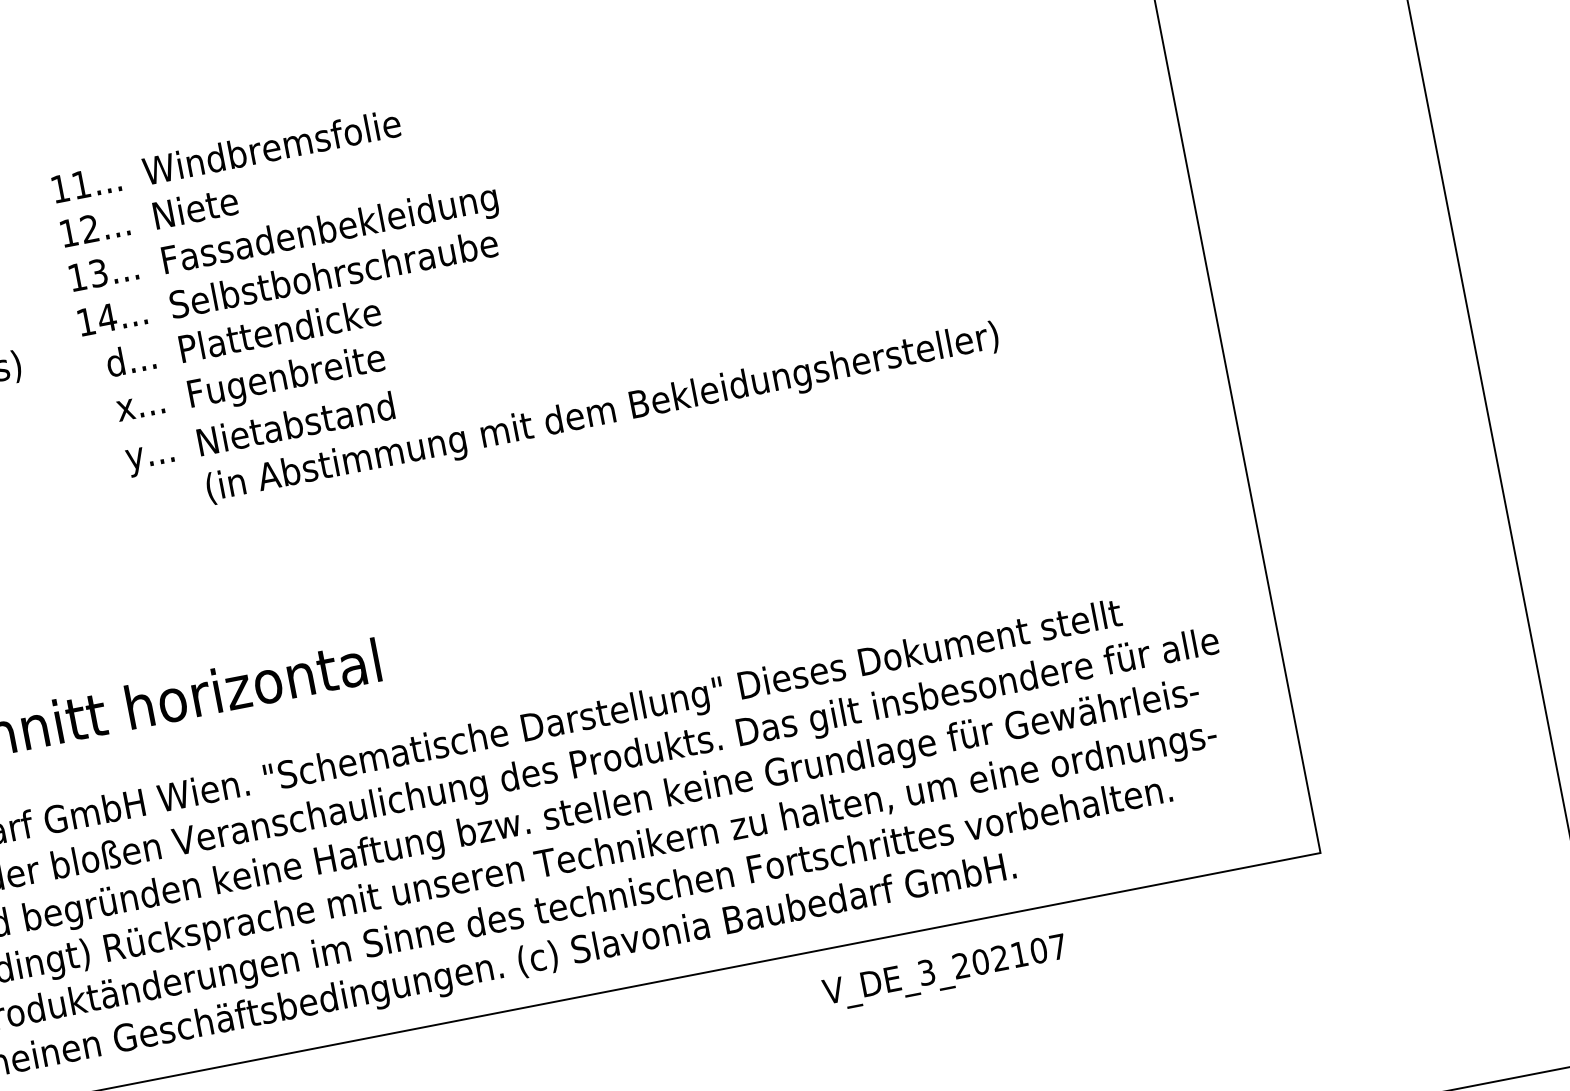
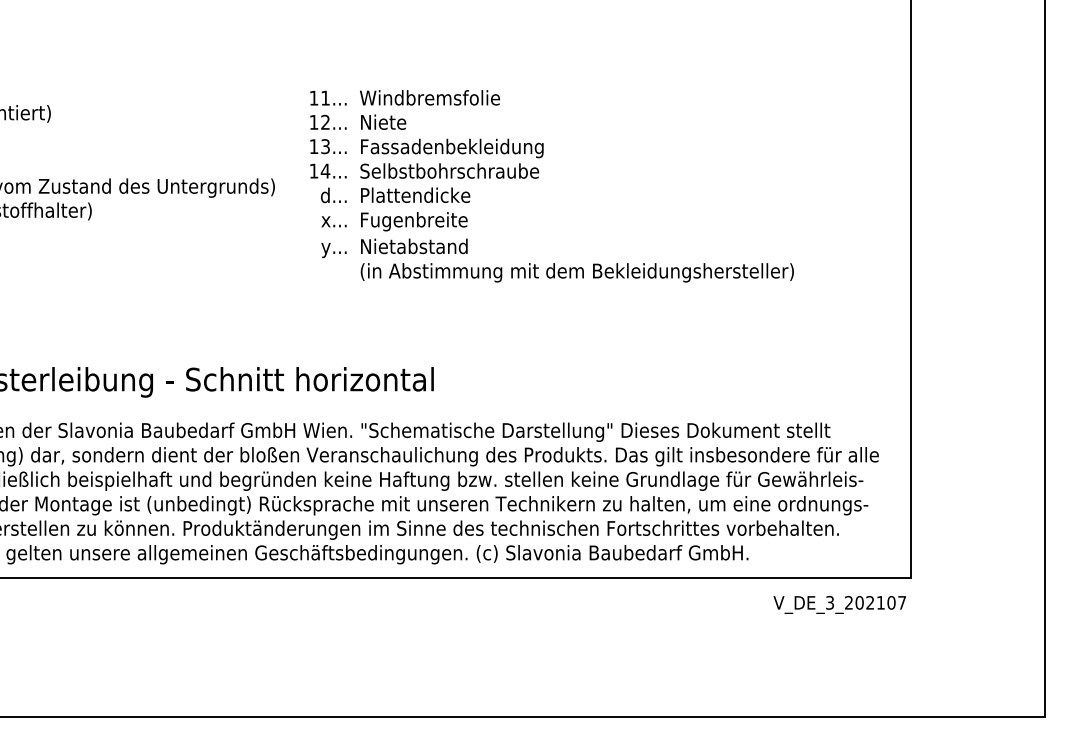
text: (944, 972) -> (839, 604), moved

